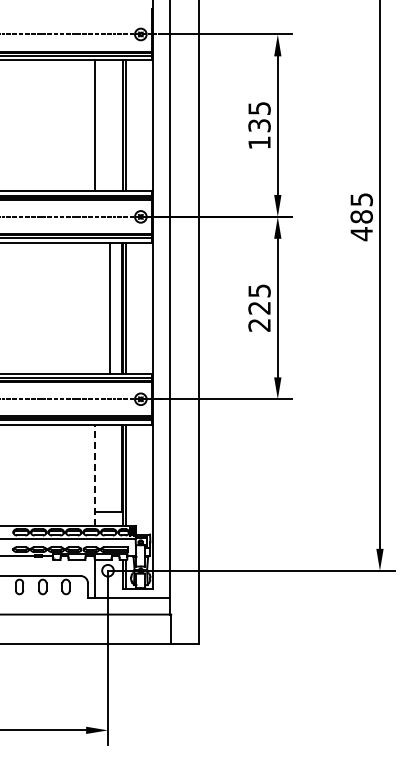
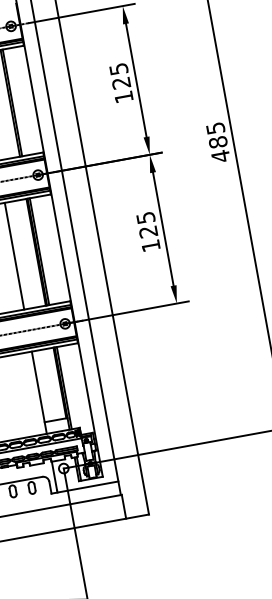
text: (259, 125) -> (121, 83), 135 -> 125
line: (110, 307) -> (14, 255), moved
text: (259, 325) -> (150, 246), 225 -> 125
line: (95, 474) -> (39, 391), dashed -> solid

